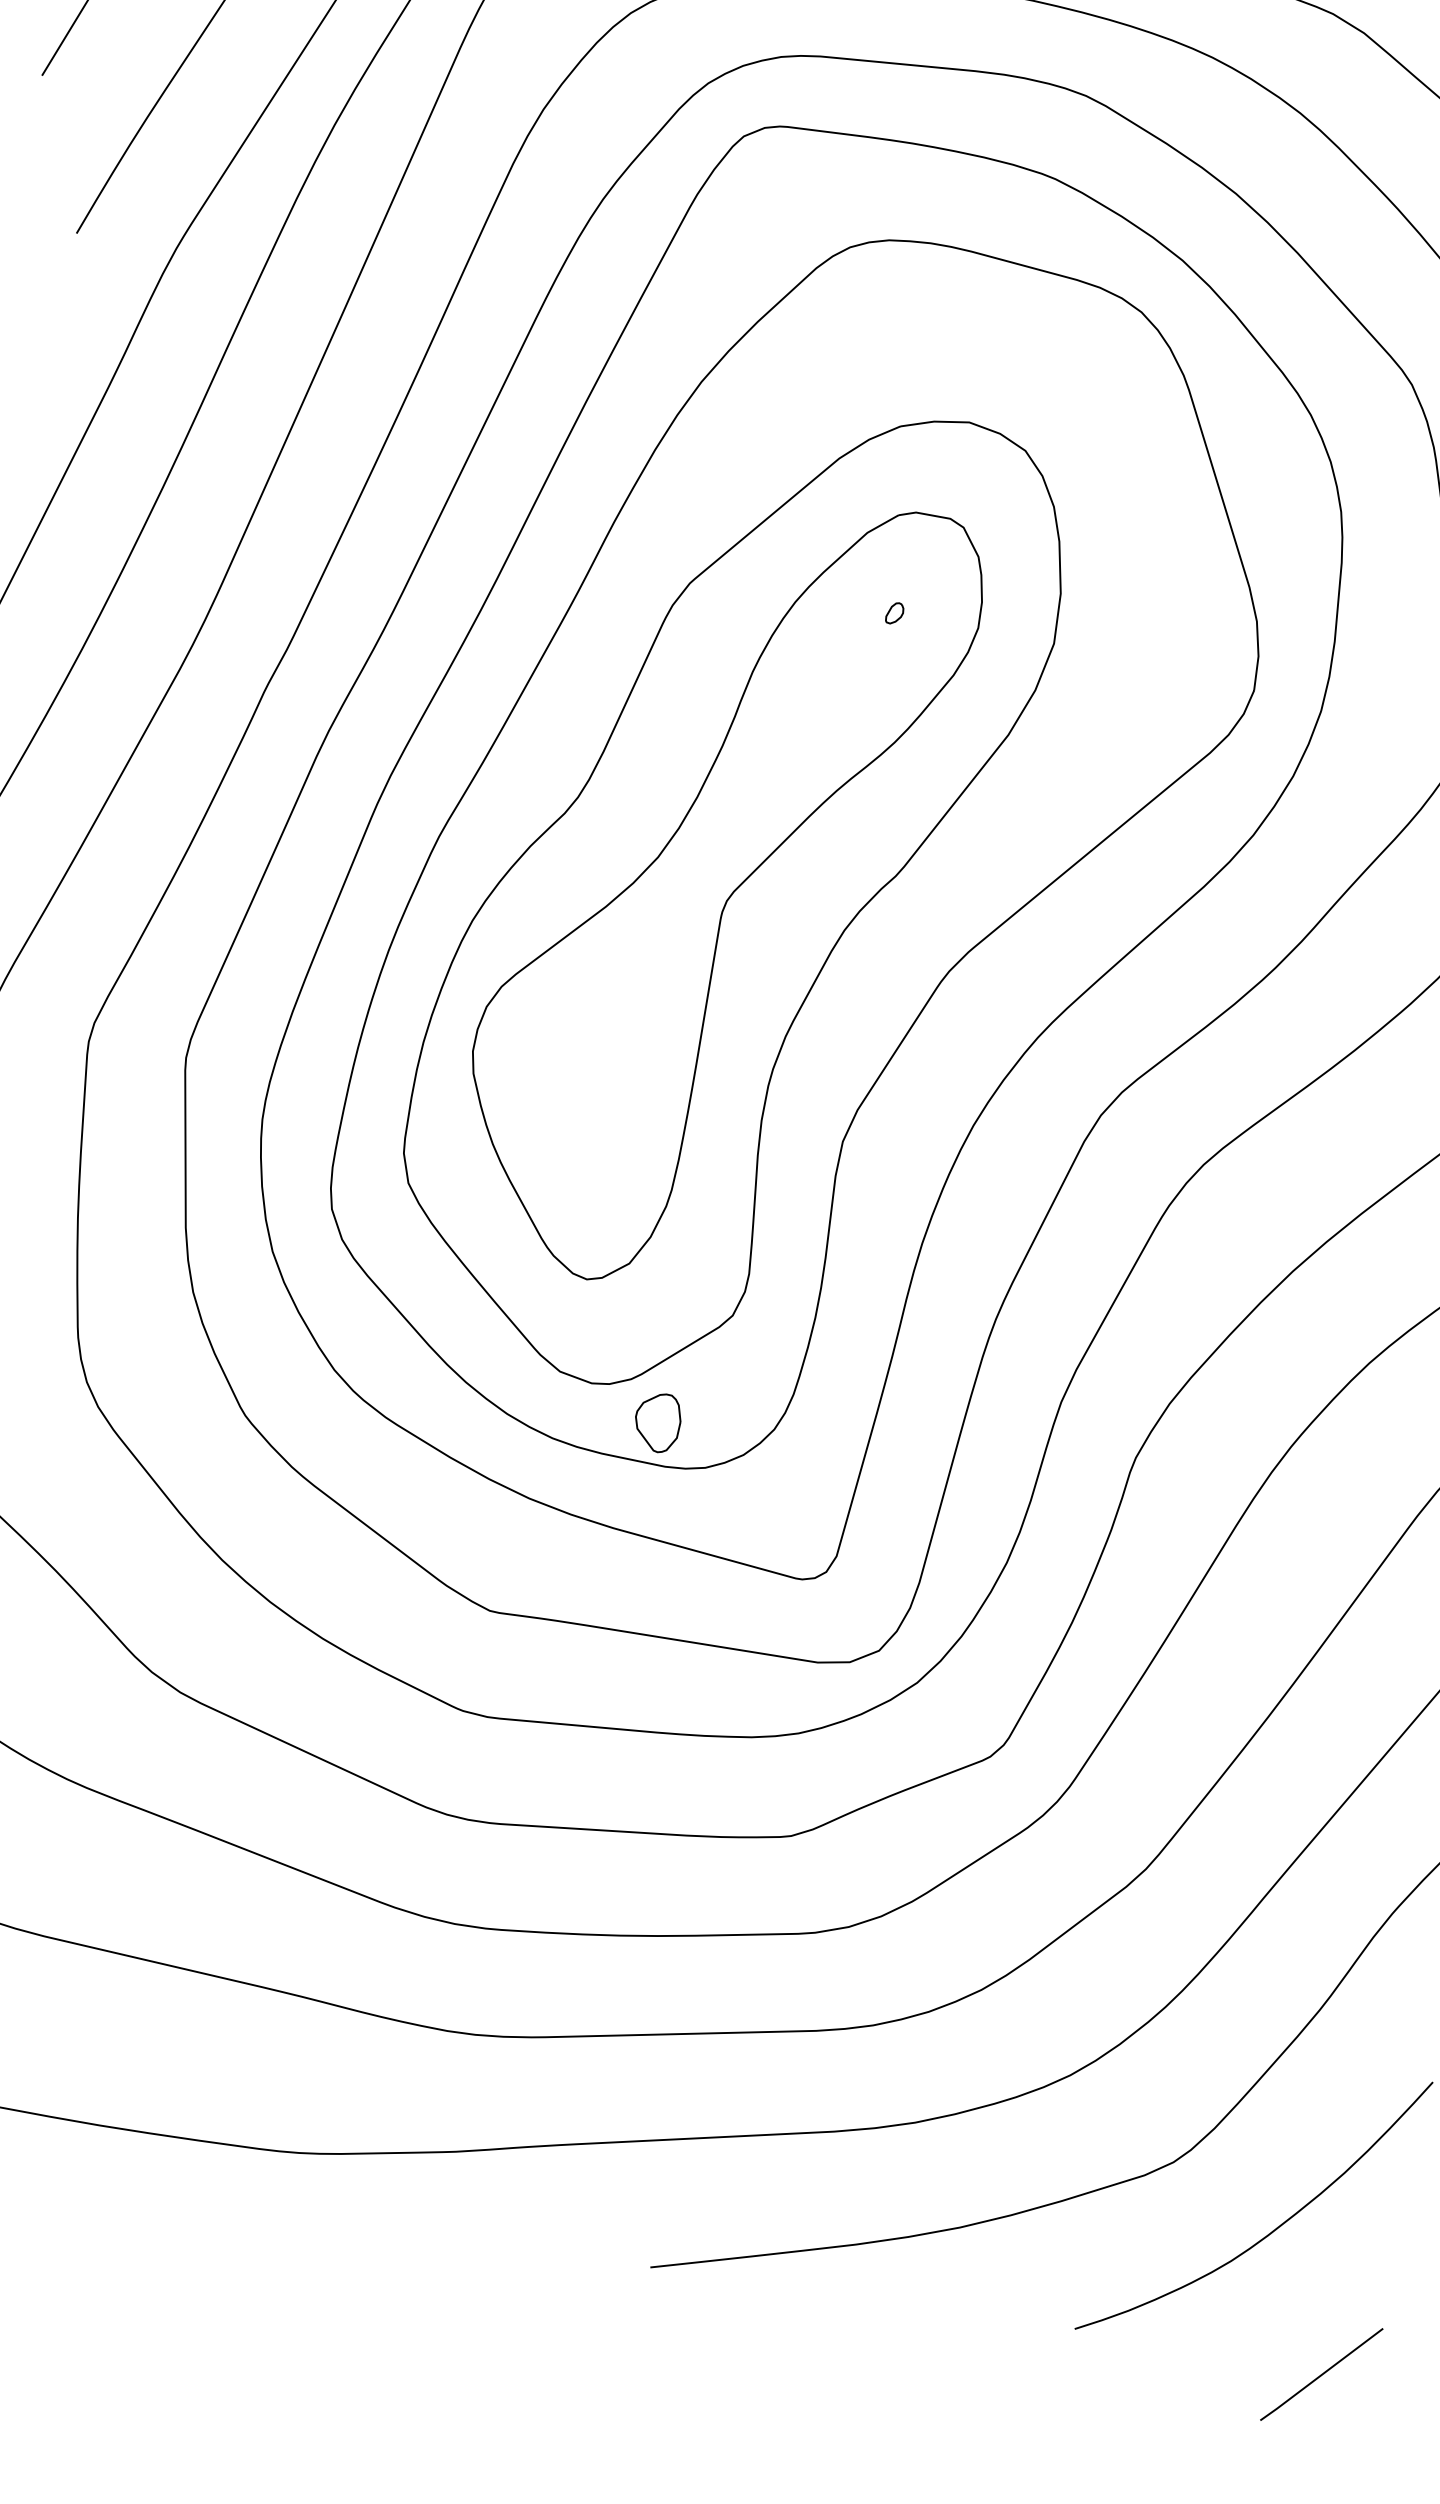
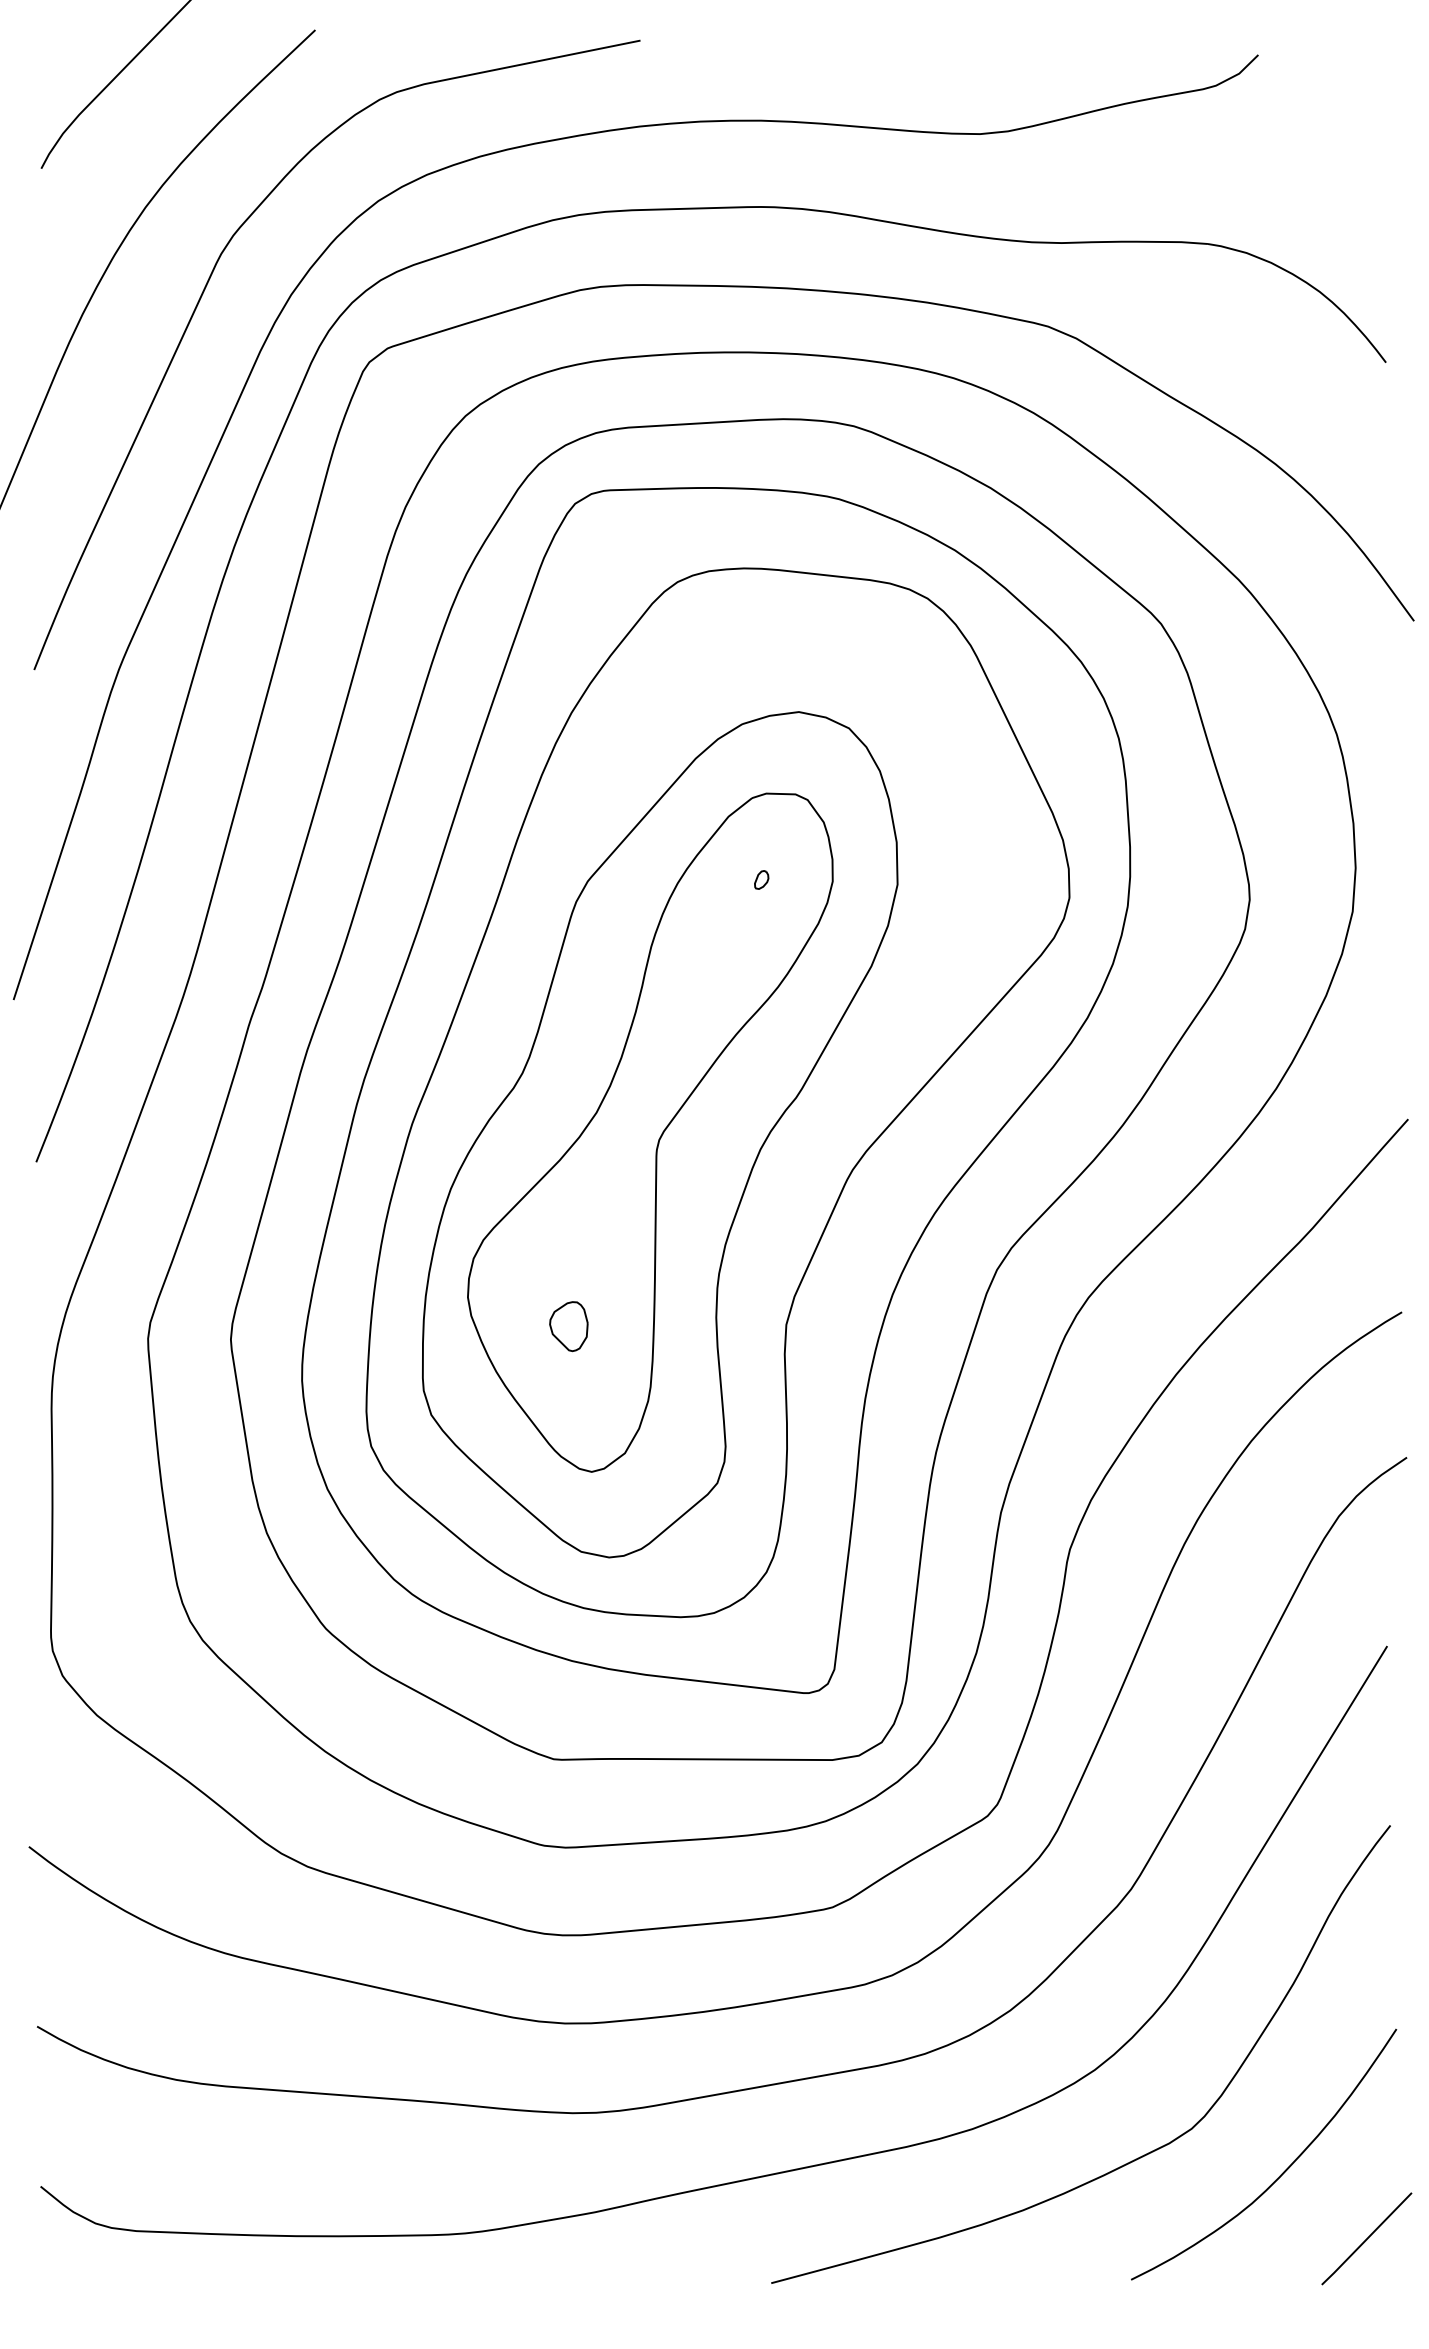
part: (657, 1422) -> (568, 1326), moved
line: (1321, 2374) -> (1366, 2238), moved

